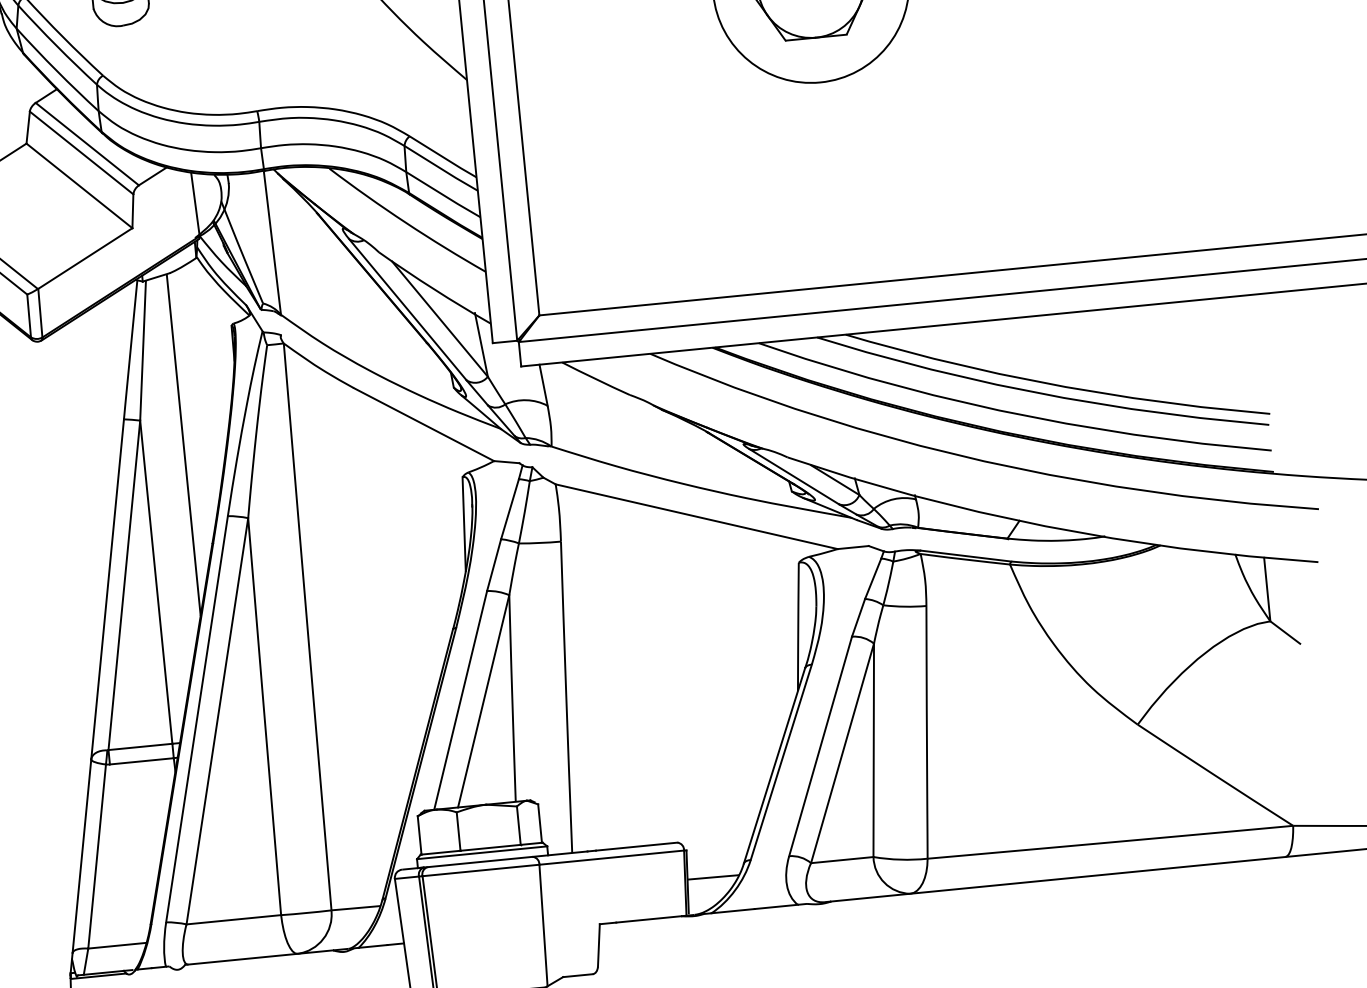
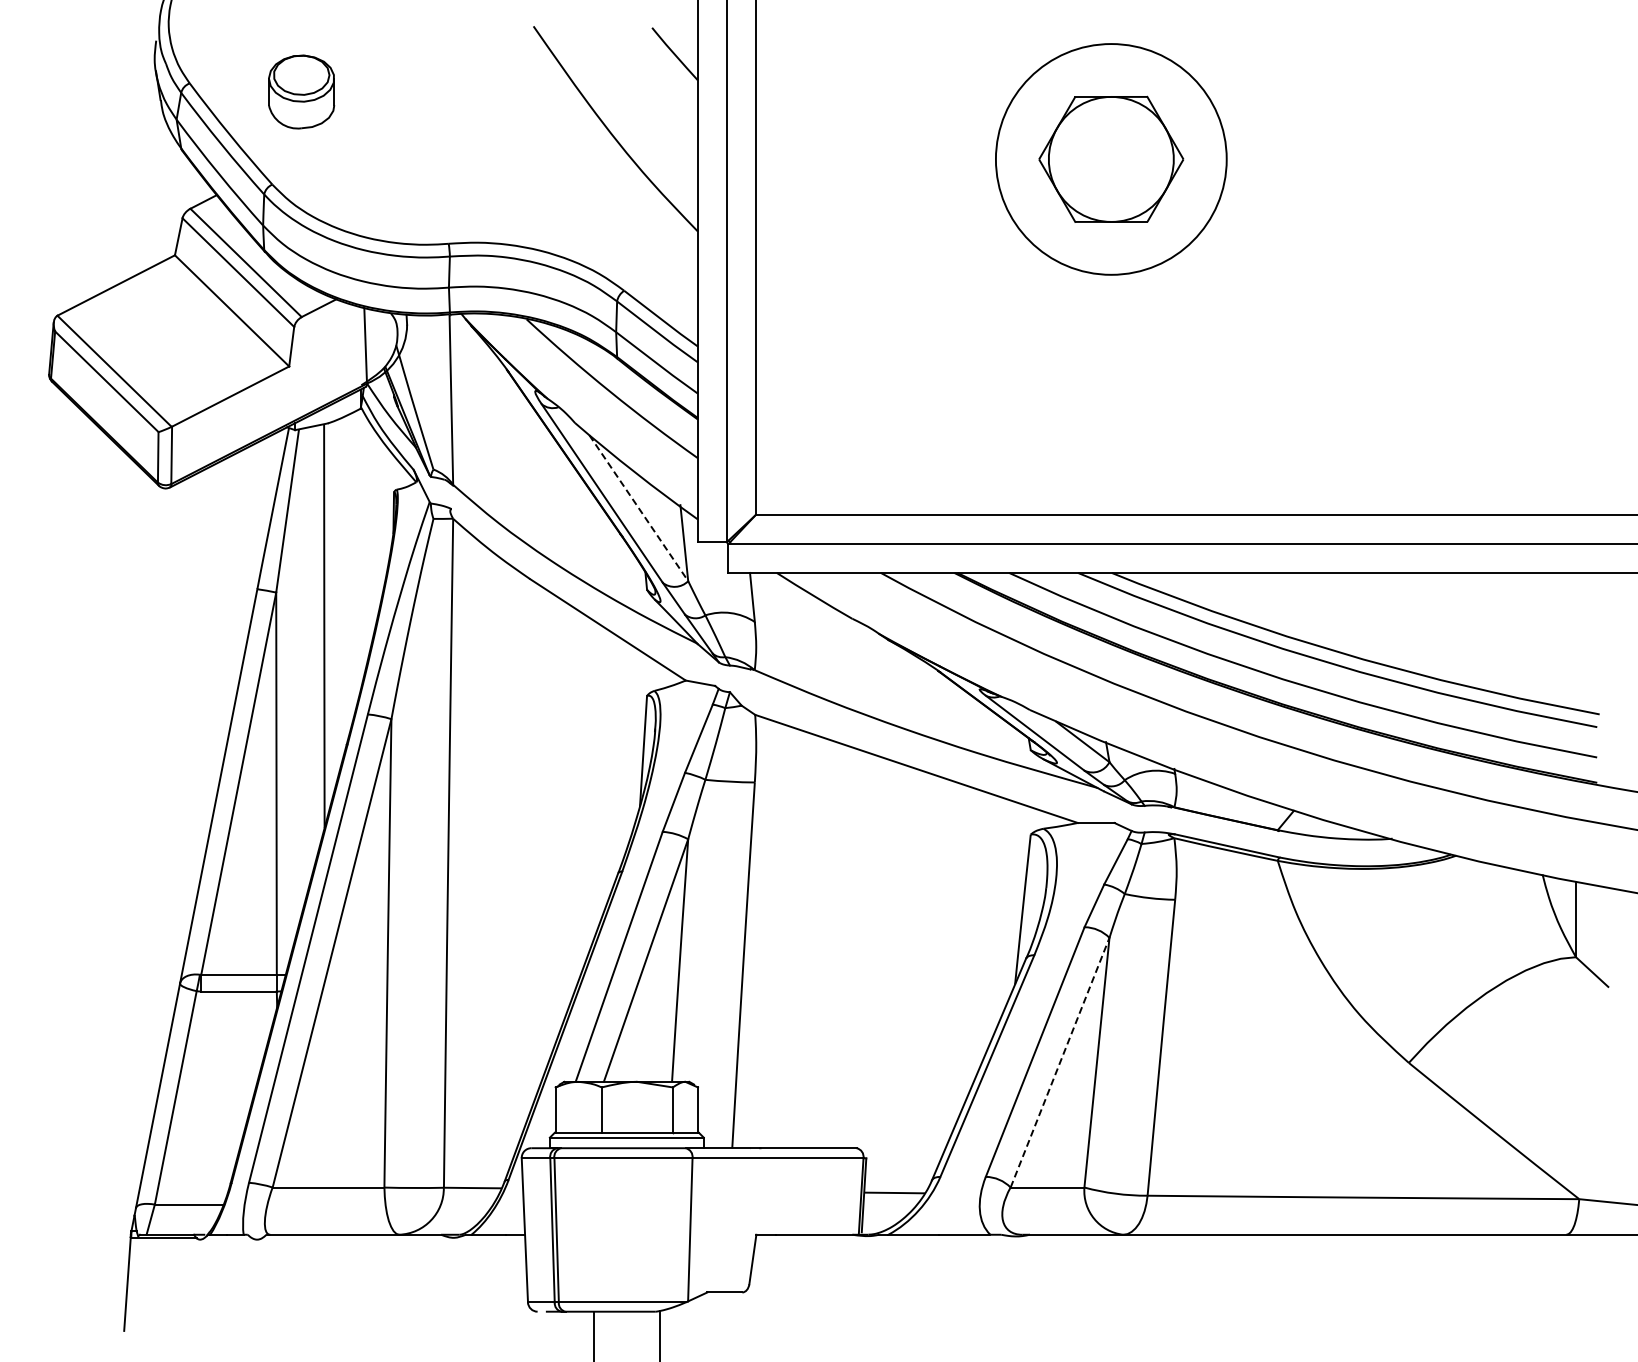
line: (440, 319) -> (639, 508), solid -> dashed
line: (842, 753) -> (1060, 1062), solid -> dashed

